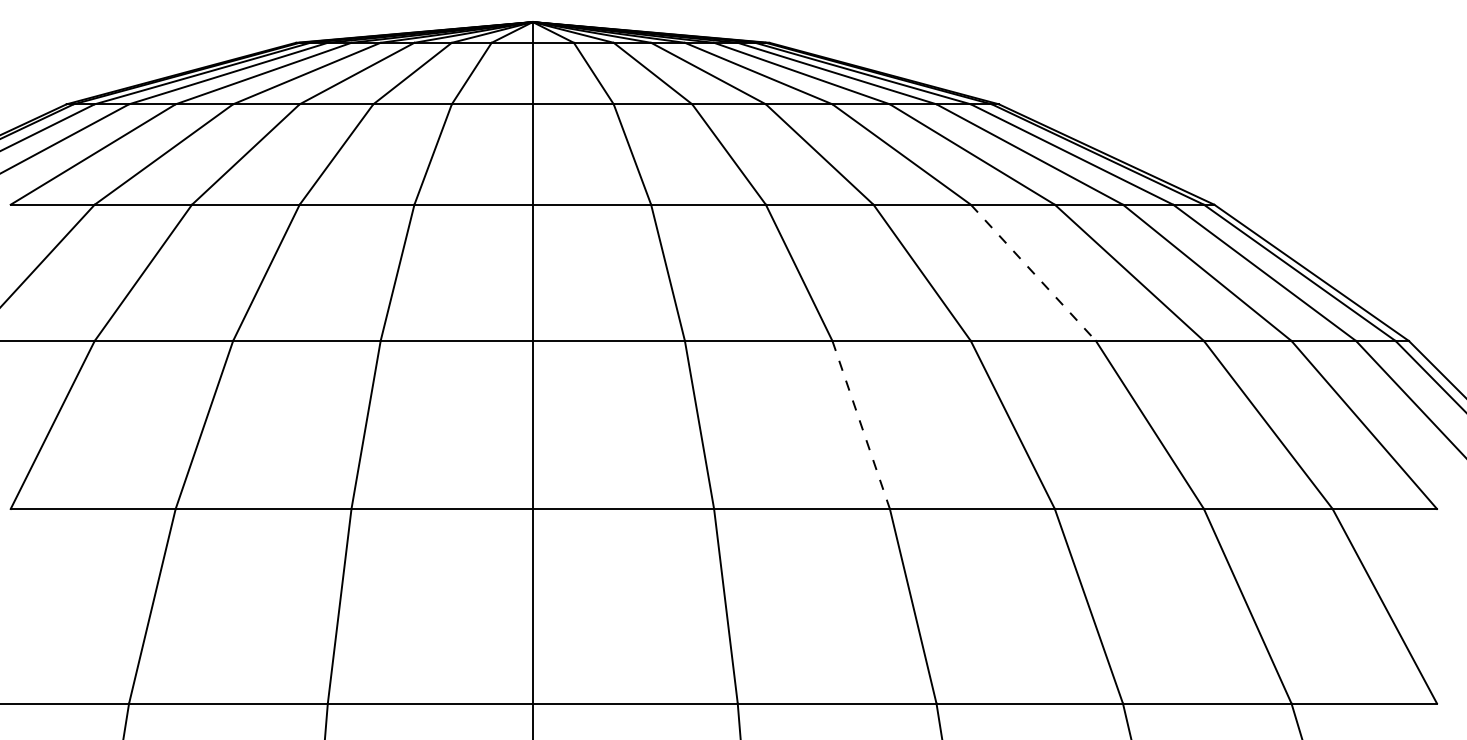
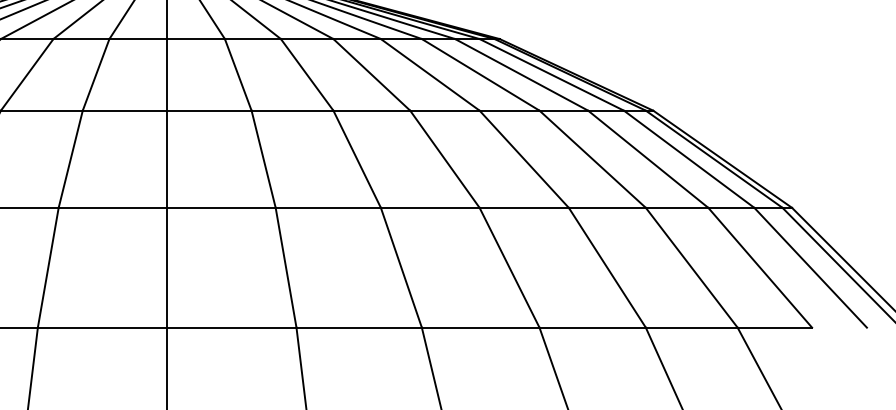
line: (1033, 273) -> (524, 159), dashed -> solid
line: (861, 425) -> (401, 268), dashed -> solid

